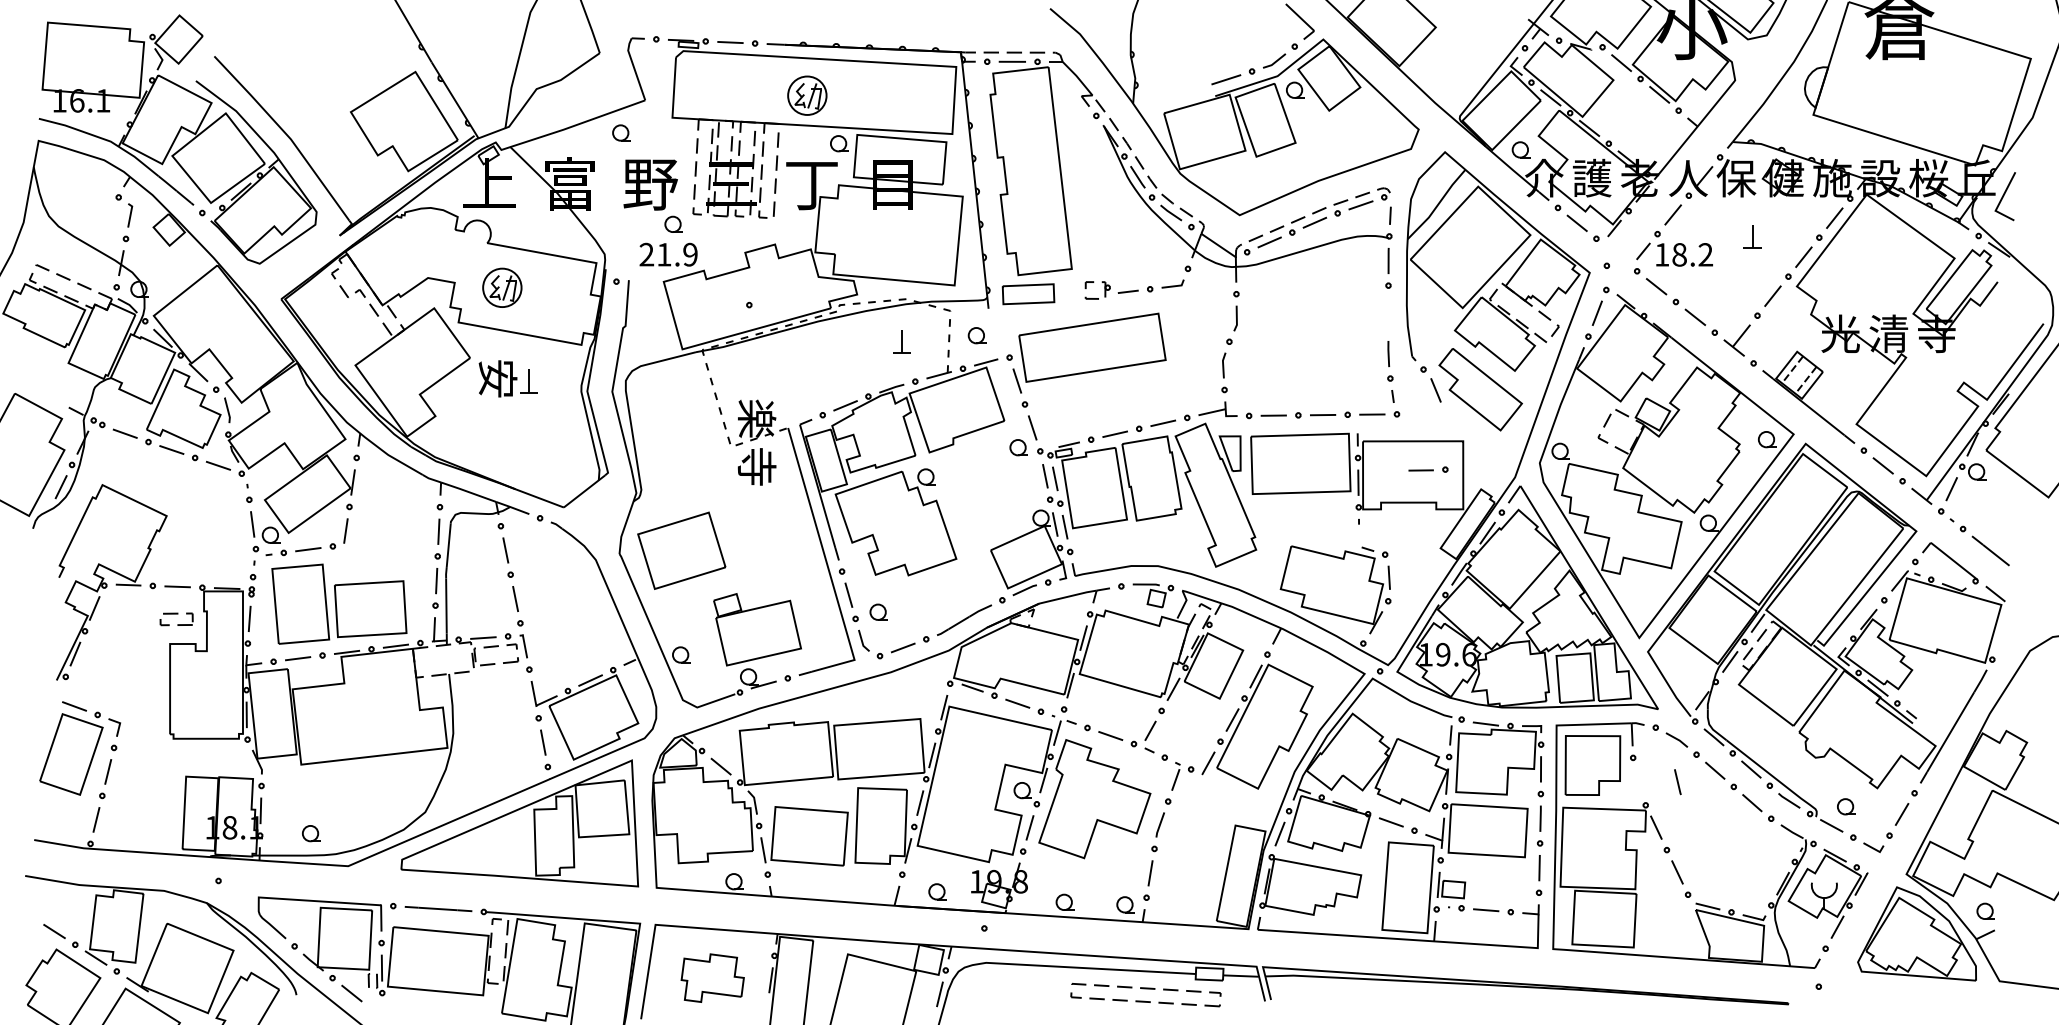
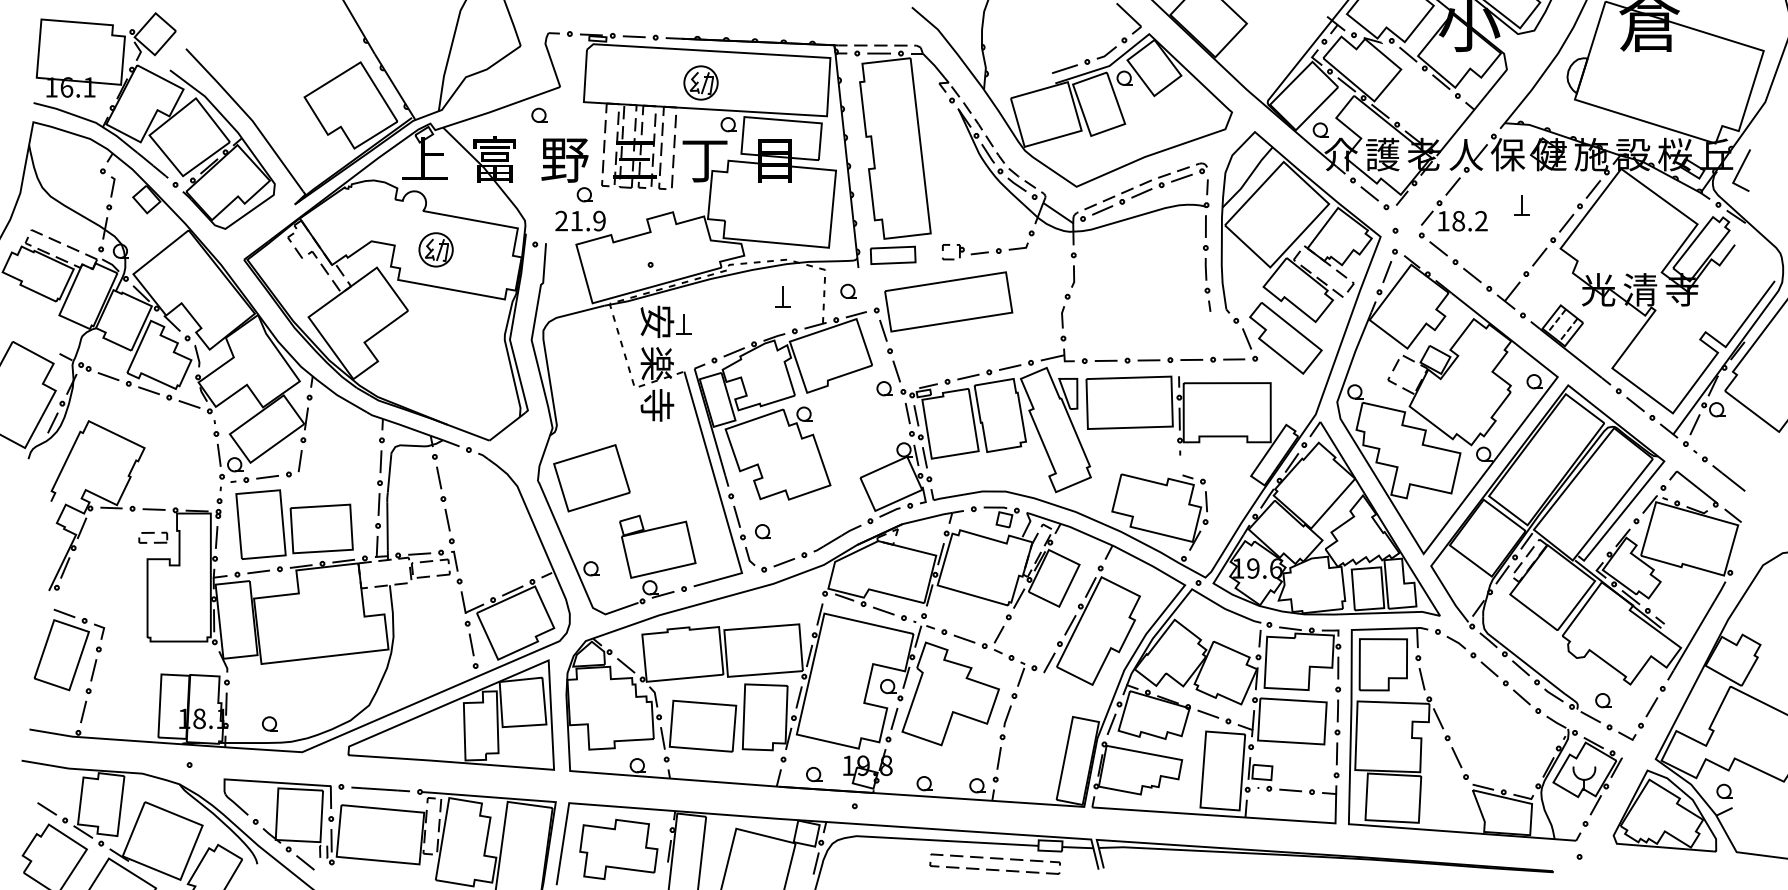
part: (1390, 371) -> (1207, 284), moved
part: (507, 378) -> (665, 321), moved
part: (1428, 469) -> (1240, 358), moved
line: (1677, 782) -> (1421, 679), moved
part: (712, 978) -> (618, 849), size x1.43

